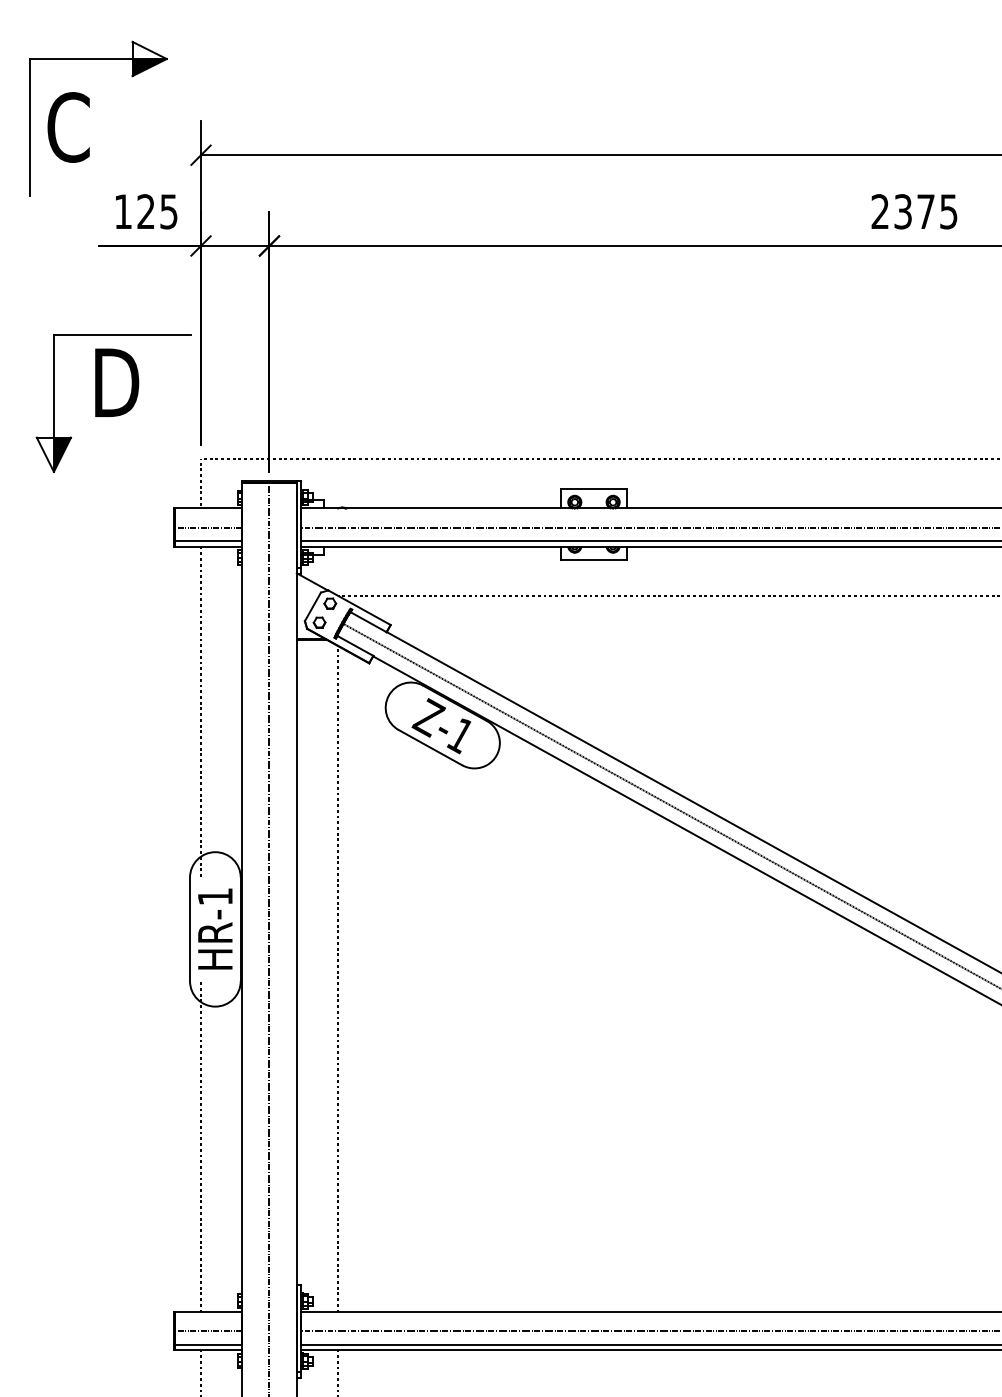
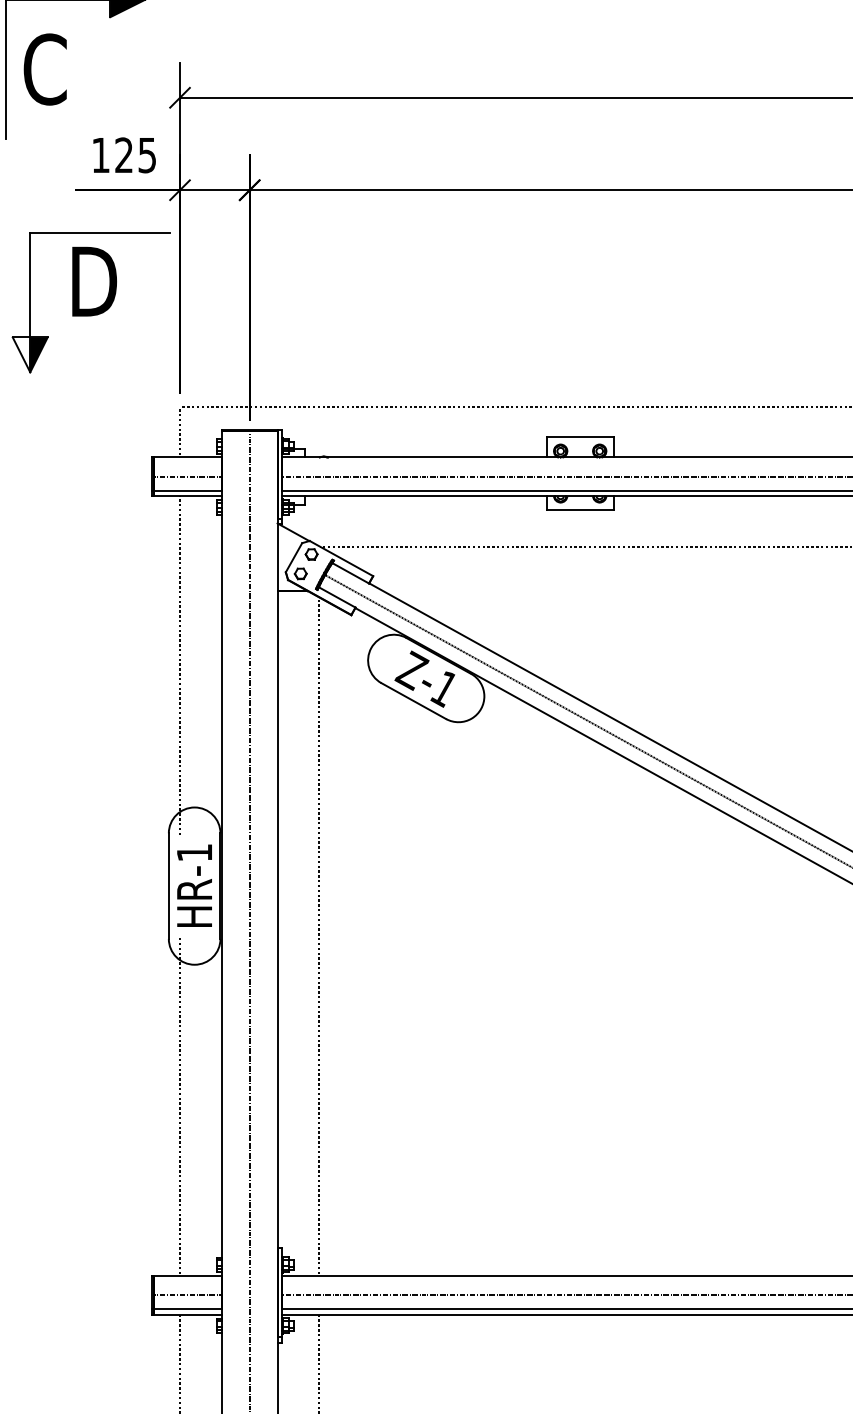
part: (113, 403) -> (90, 302), moved

